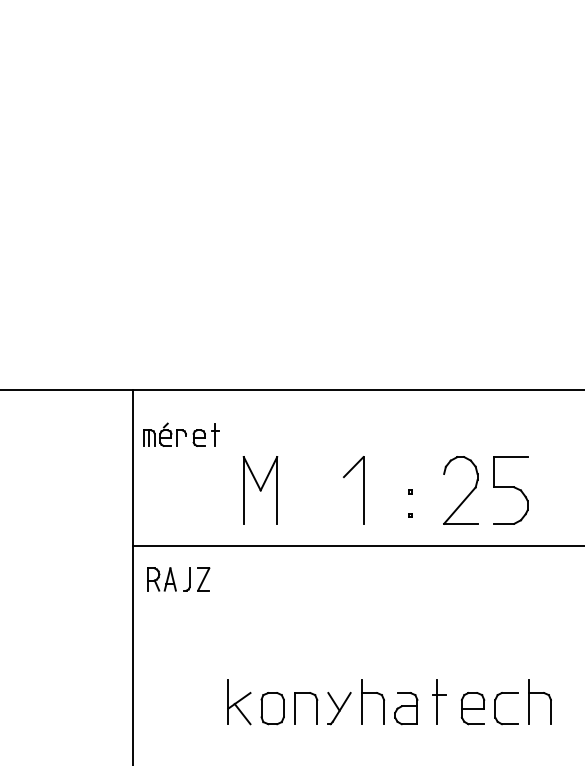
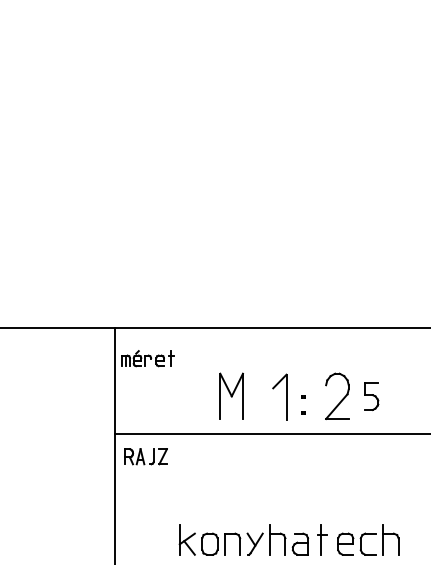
part: (260, 489) -> (231, 395), moved
part: (363, 489) -> (286, 396), moved
part: (511, 490) -> (371, 396), size x0.6

